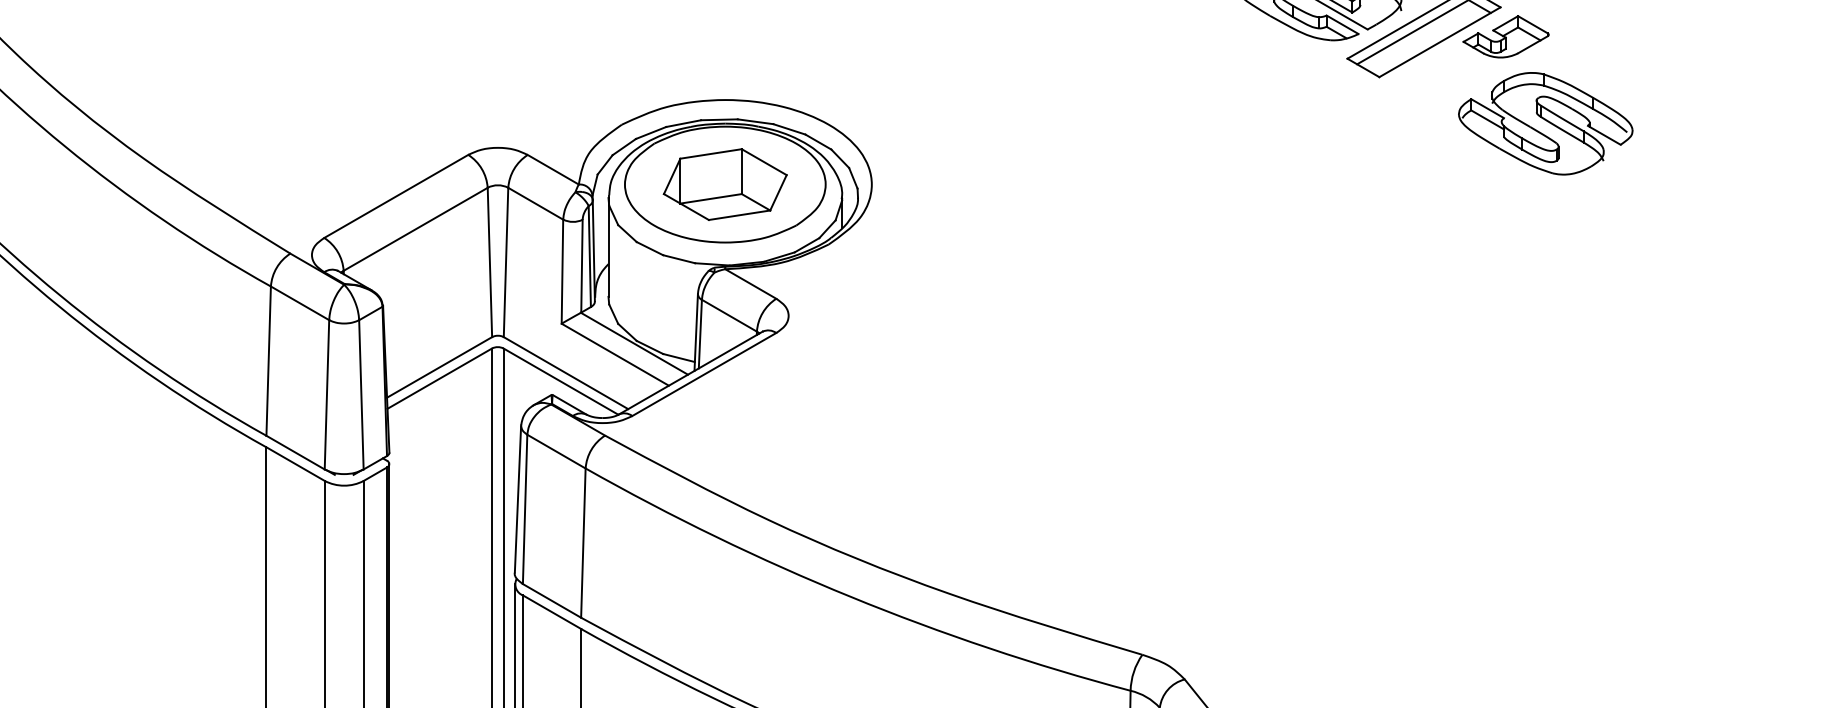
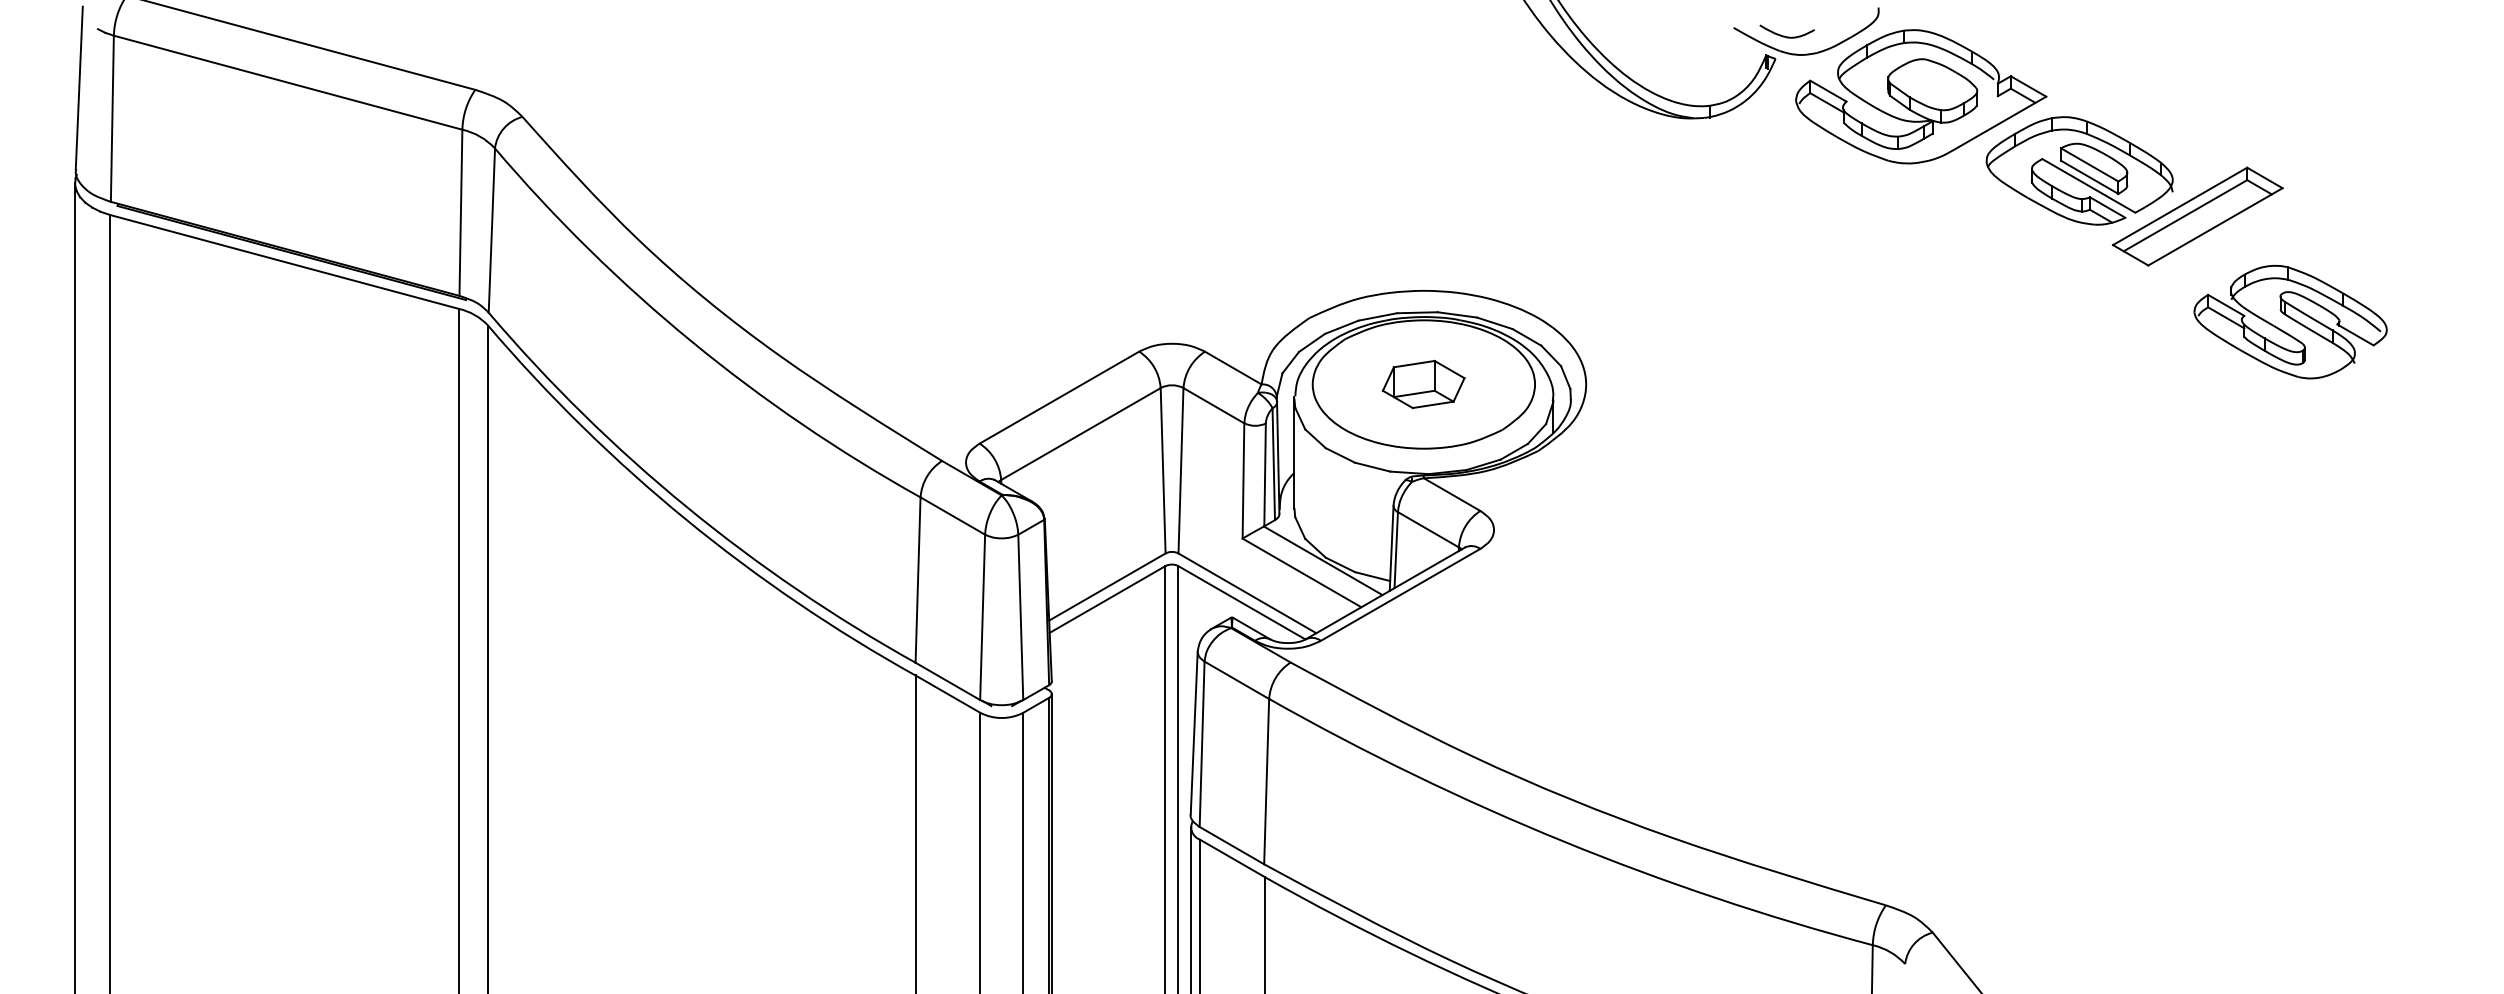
part: (1505, 36) -> (2288, 220), removed
part: (1545, 123) -> (2290, 321), moved
part: (724, 184) -> (1423, 384), size x0.6

